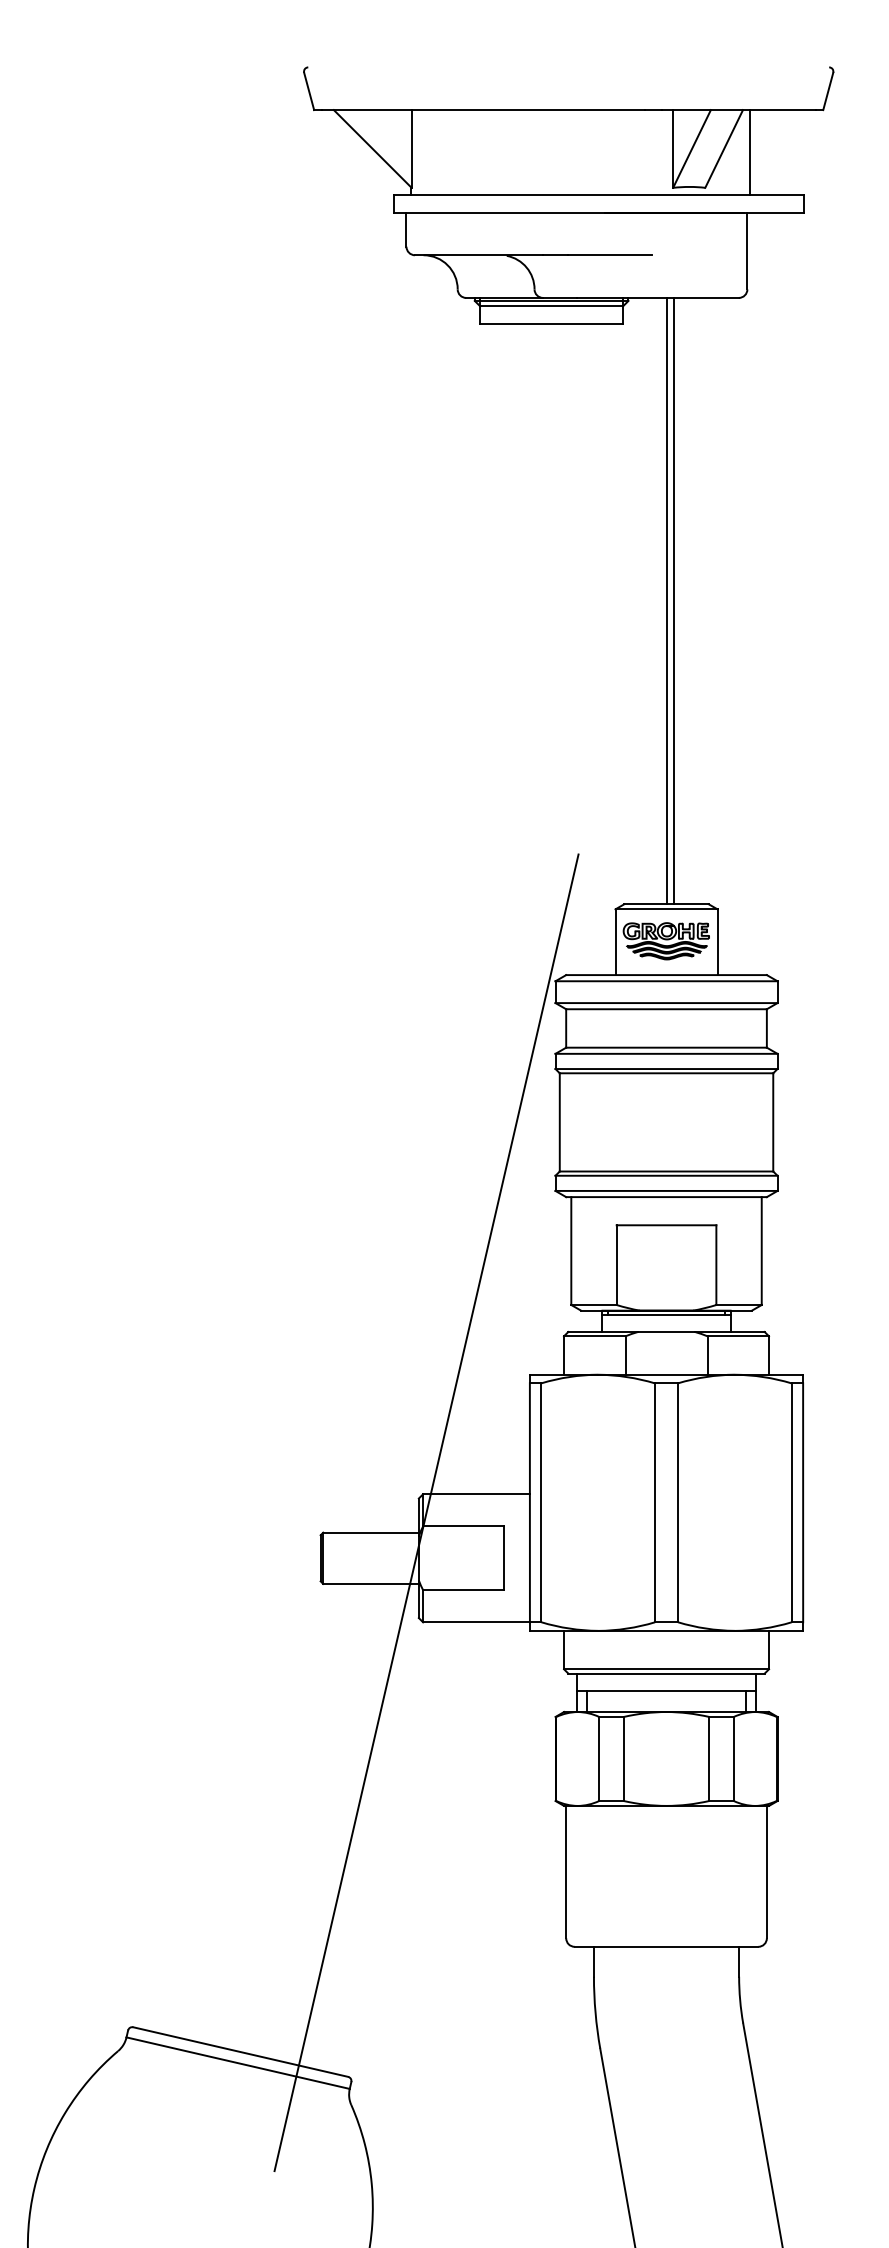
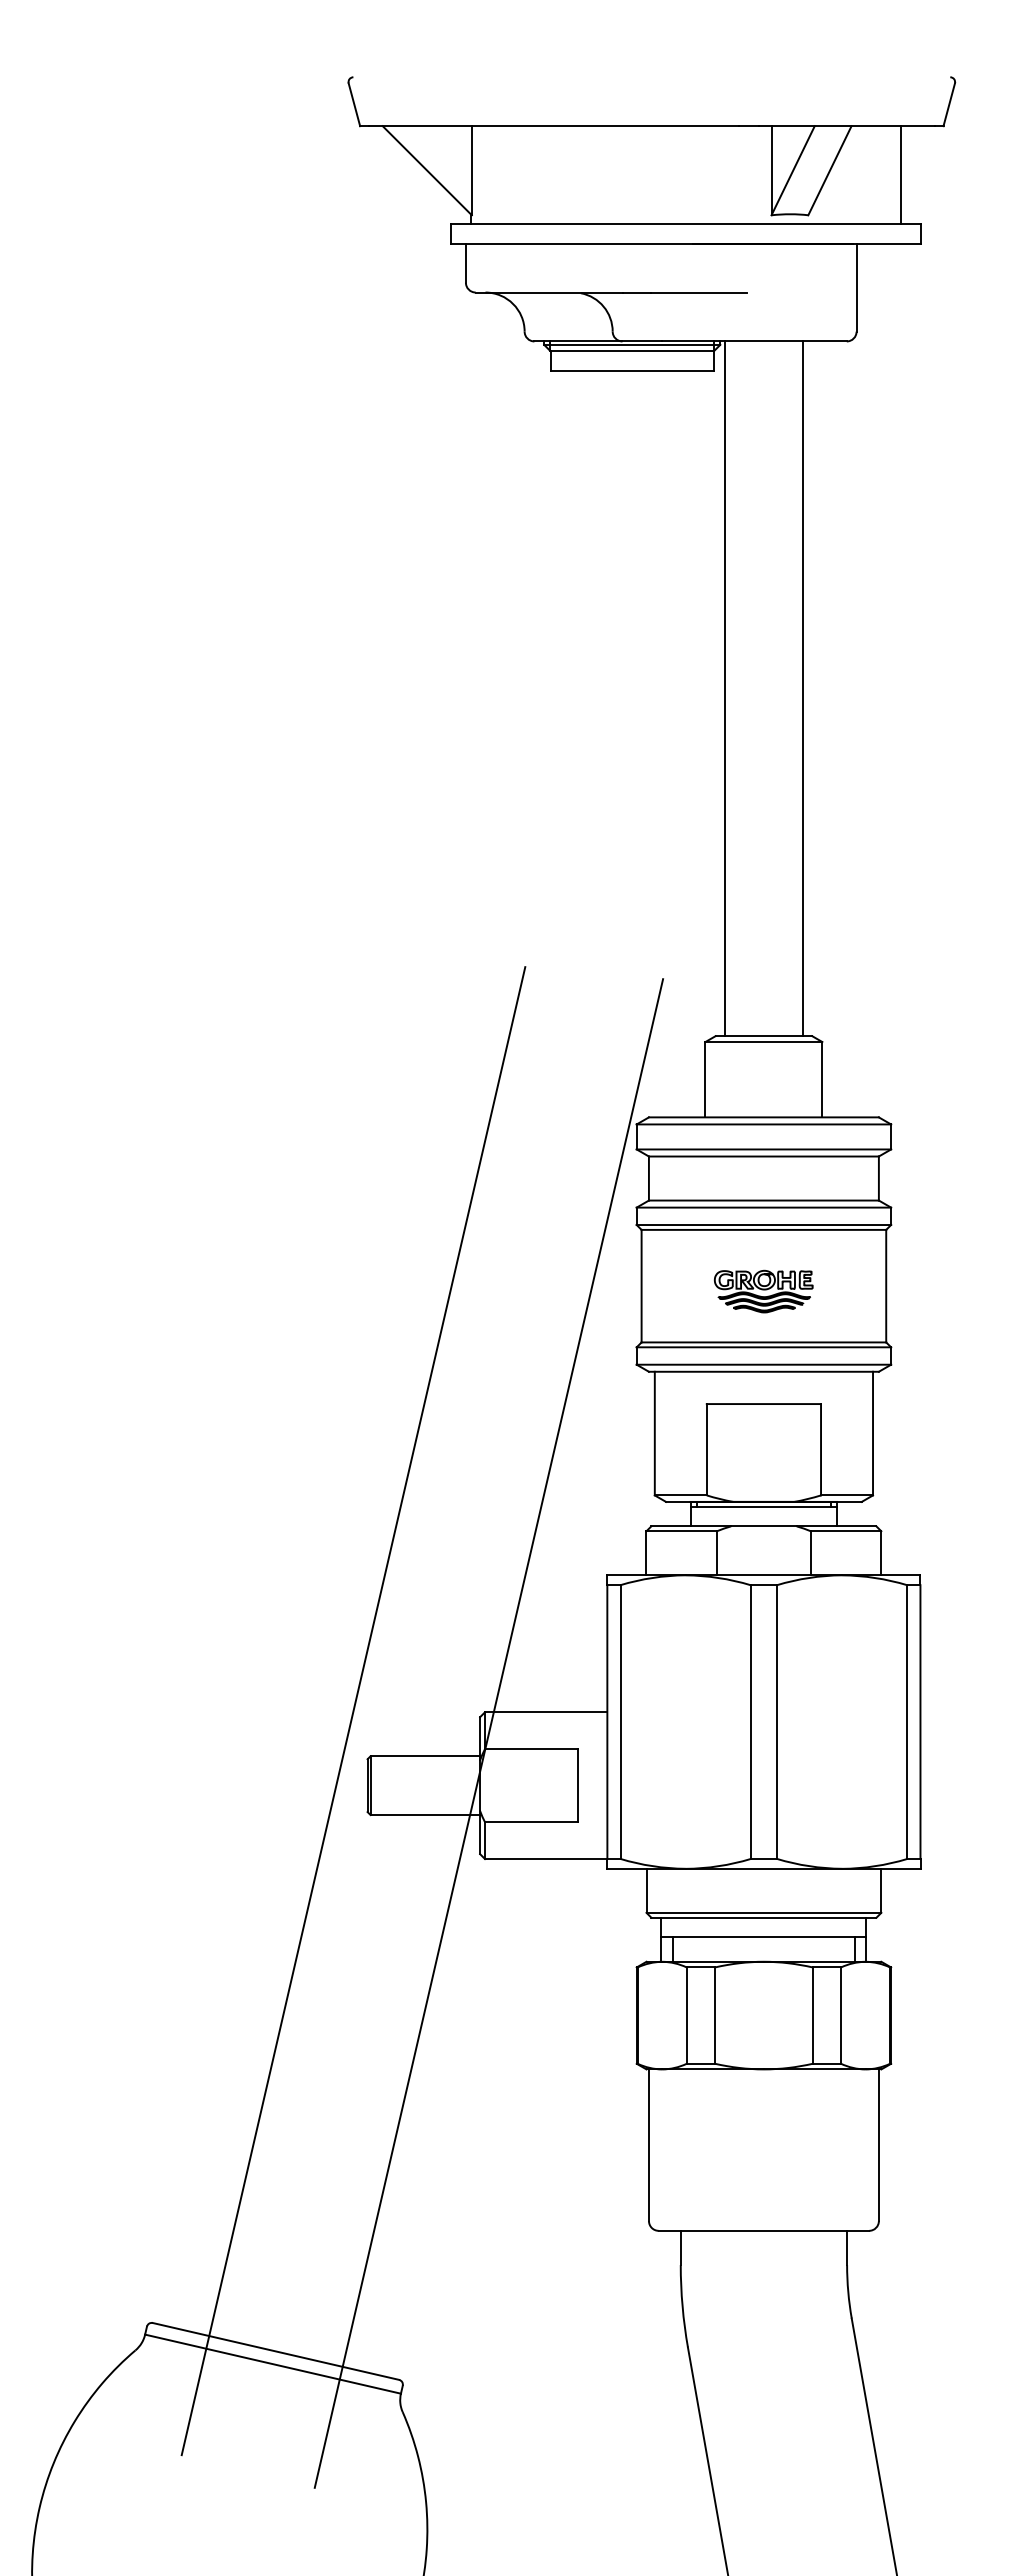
line: (749, 153) -> (901, 175), moved
line: (667, 600) -> (803, 688), moved
line: (674, 600) -> (724, 688), moved
part: (666, 941) -> (763, 1291), moved
line: (308, 1493) -> (353, 1711), added

